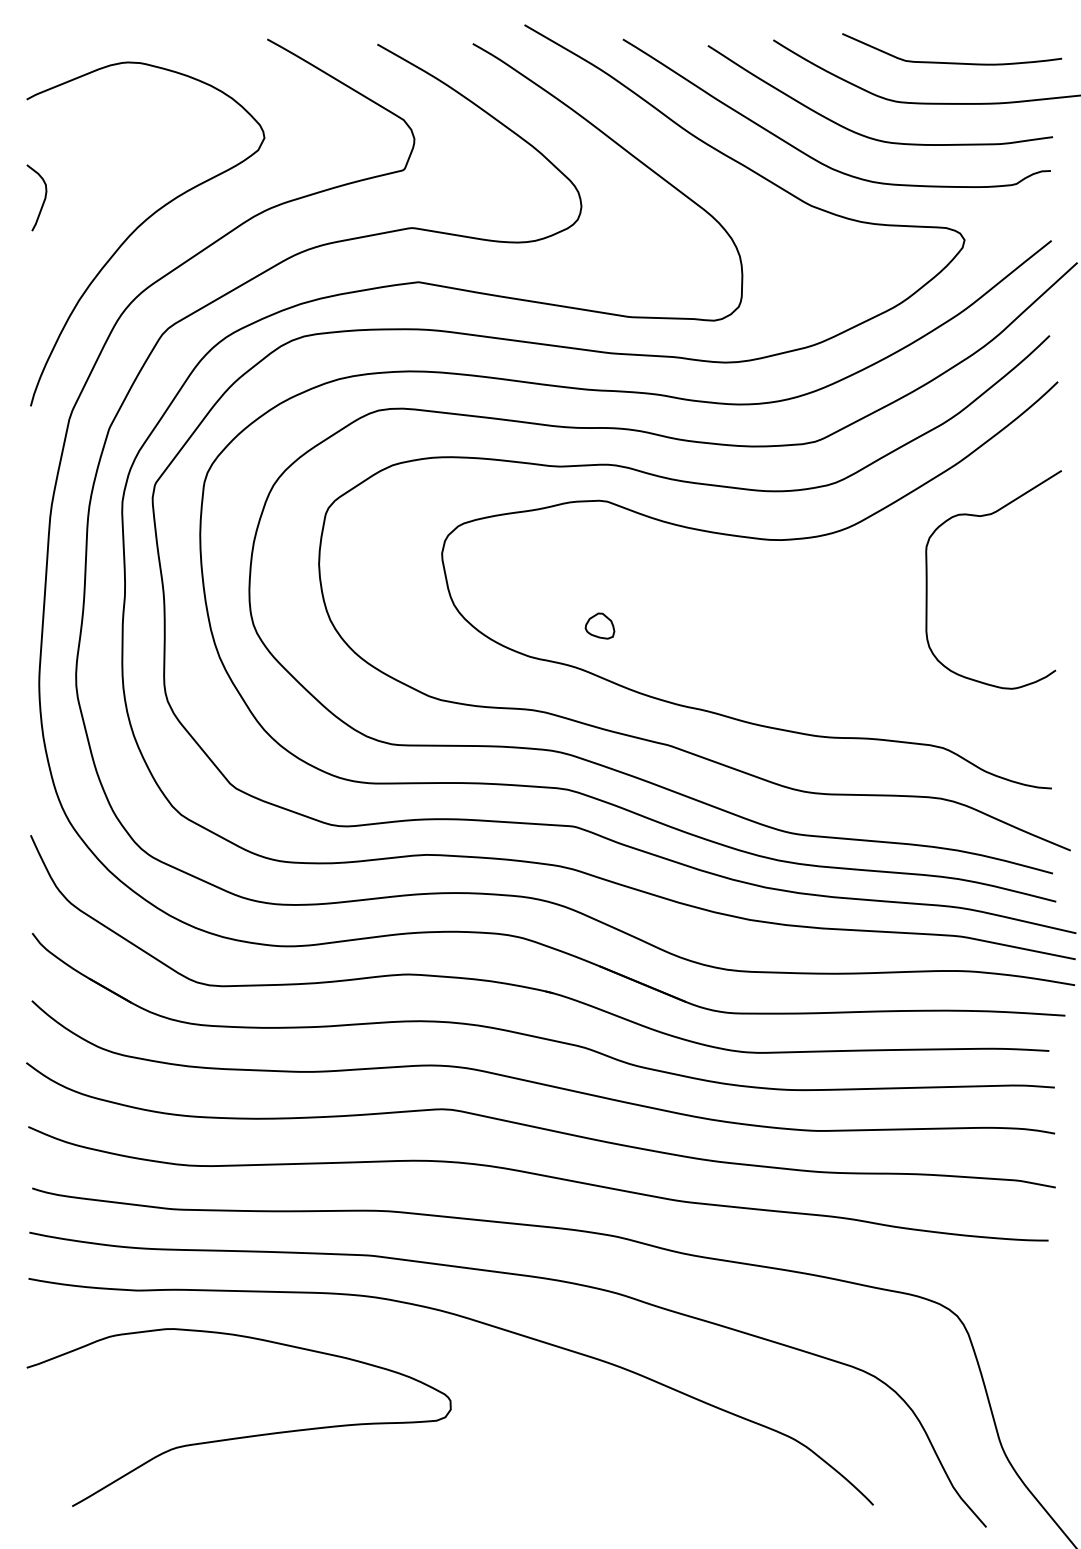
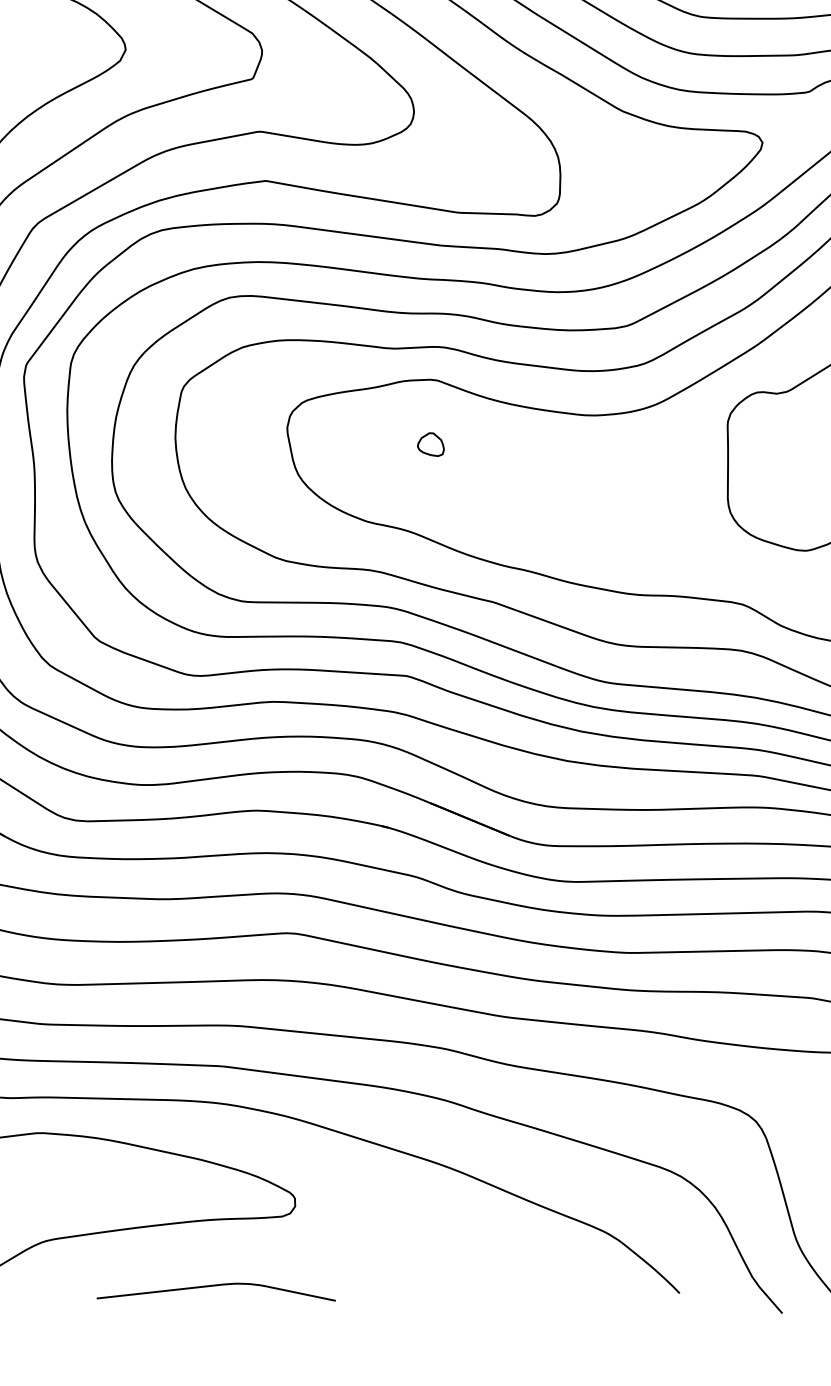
part: (599, 625) -> (430, 444), moved
curve: (363, 1497) -> (215, 1286), added

